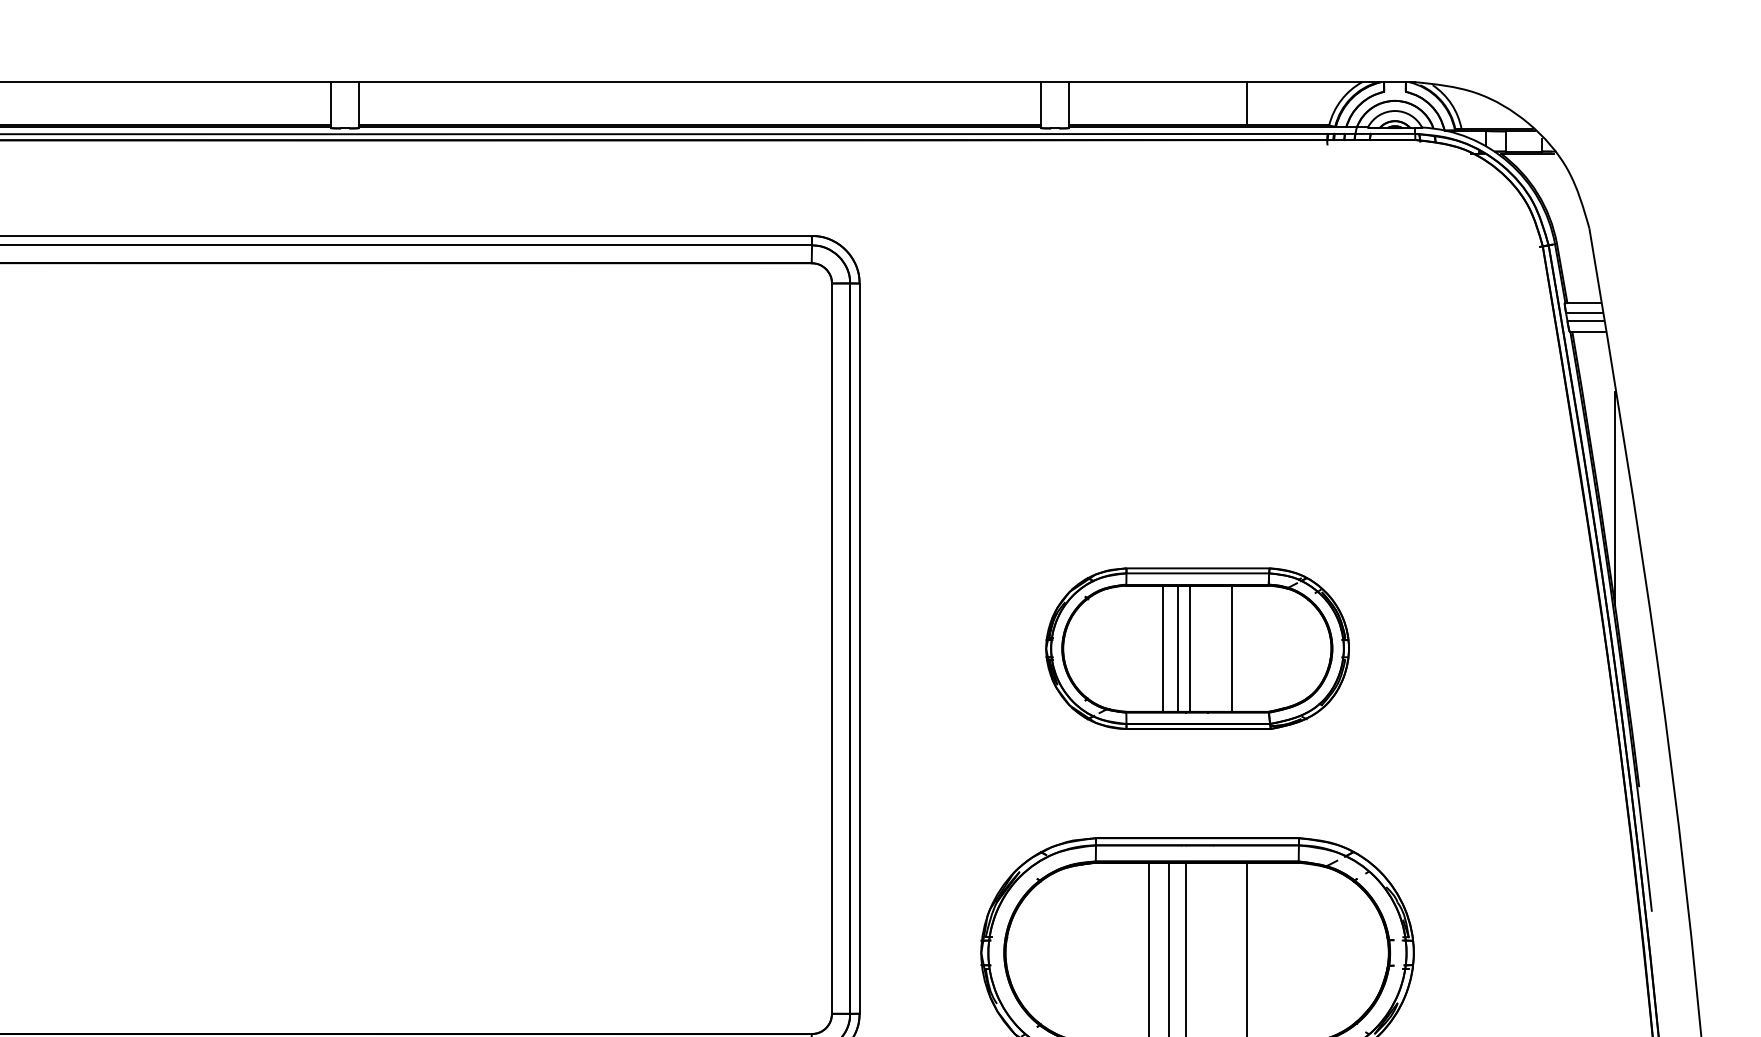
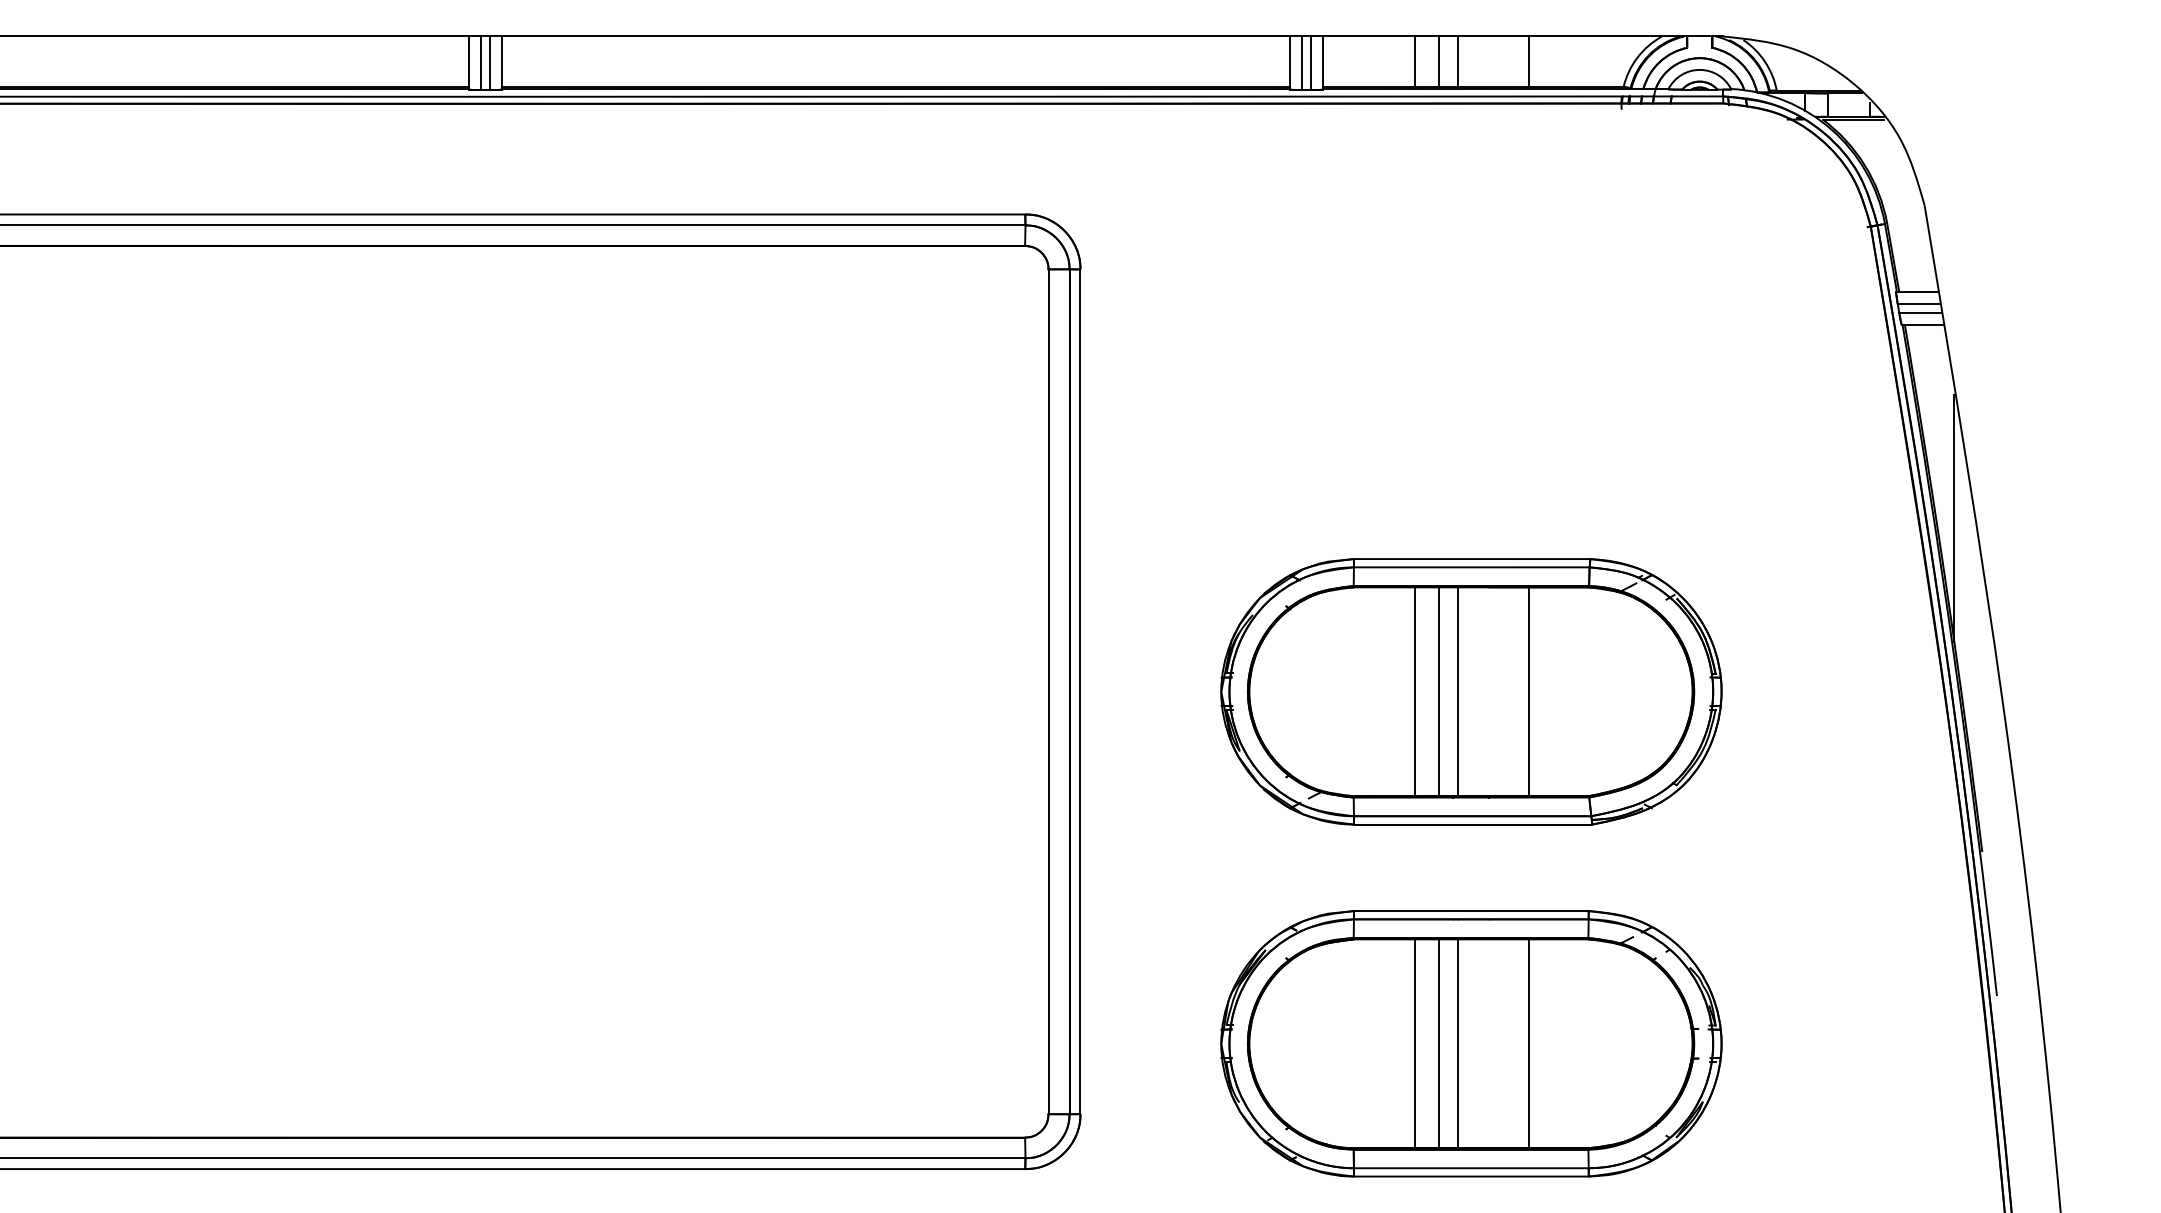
line: (1149, 103) -> (1415, 61), added
line: (1169, 103) -> (1438, 61), added
line: (1186, 103) -> (1458, 61), added
line: (340, 105) -> (480, 63), added
line: (349, 105) -> (490, 63), added
line: (1051, 105) -> (1302, 63), added
line: (1059, 105) -> (1311, 63), added
part: (1197, 648) -> (1471, 691), size x1.43

